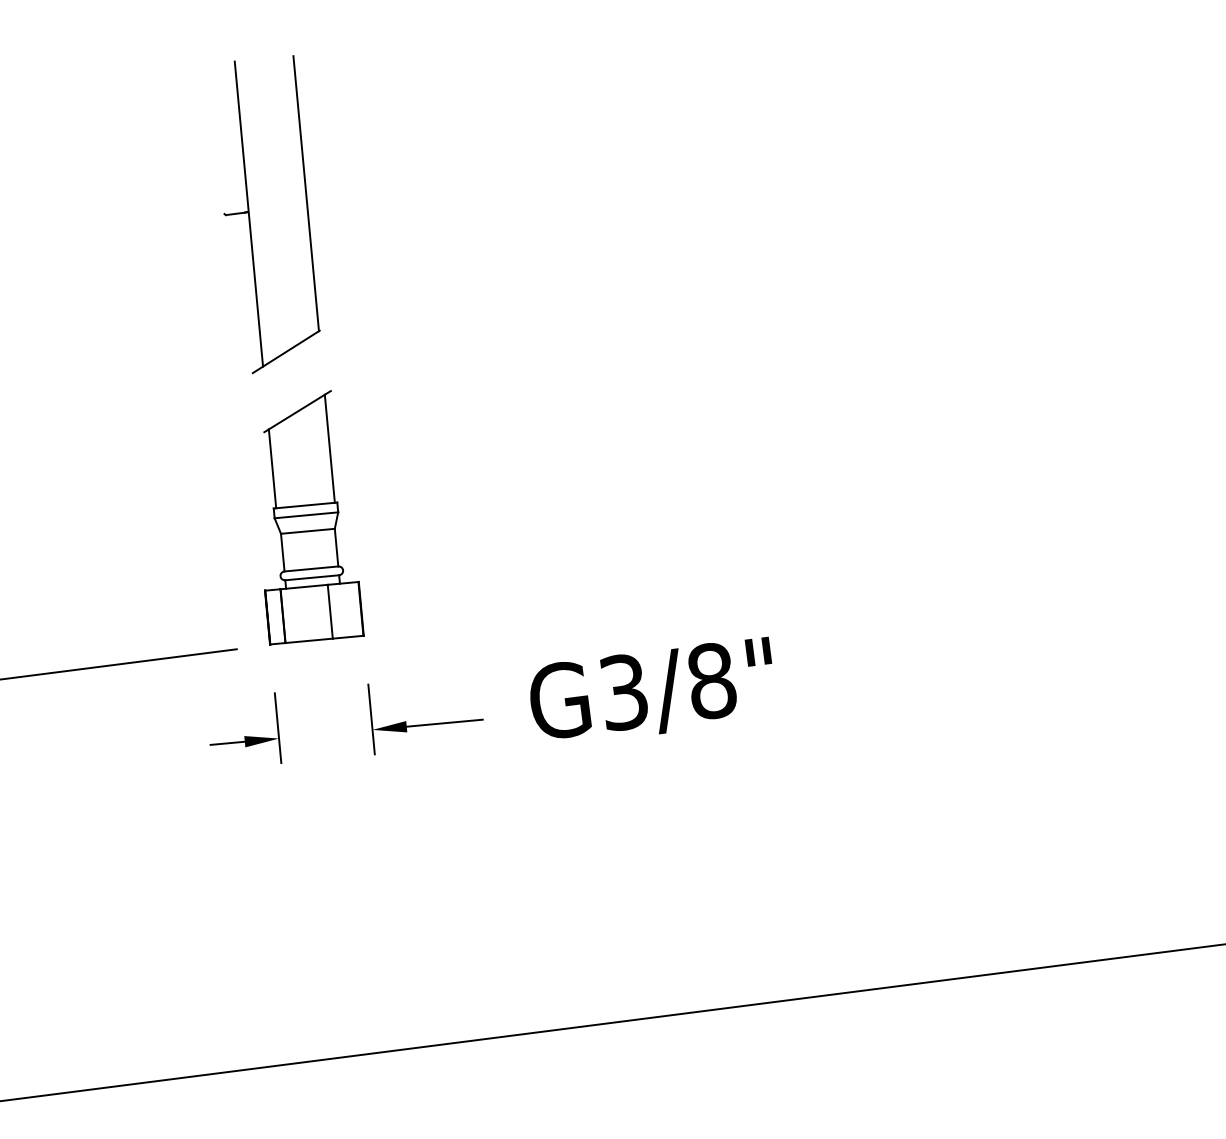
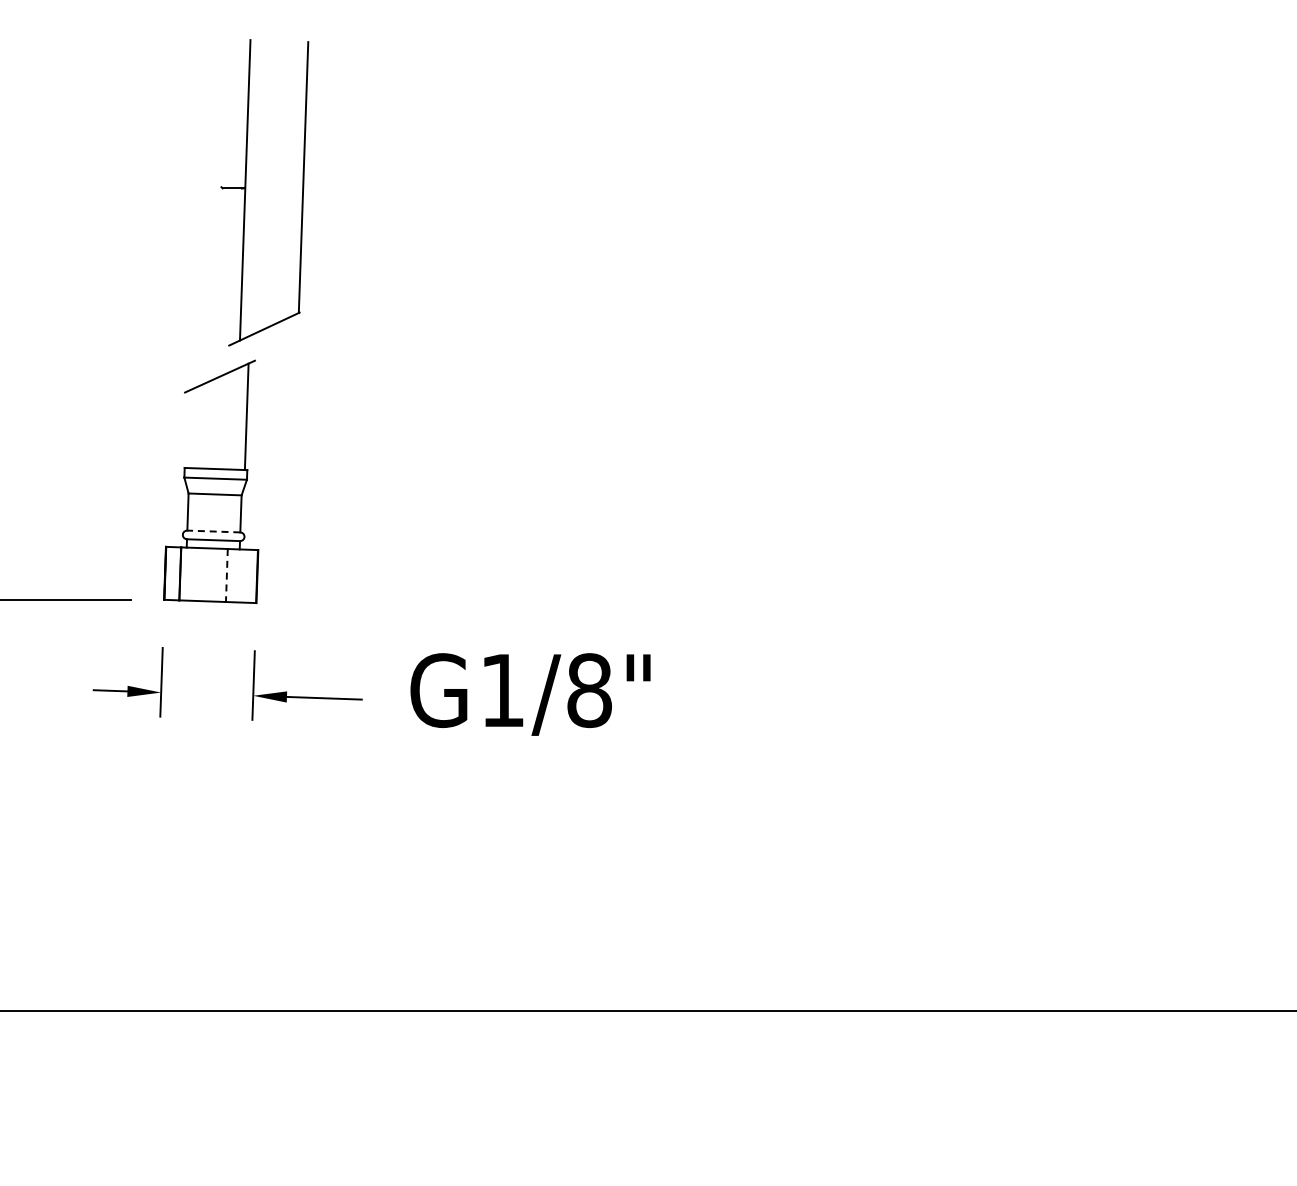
part: (250, 216) -> (246, 192), moved
line: (272, 469) -> (188, 429), removed
line: (311, 568) -> (213, 531), solid -> dashed
line: (329, 611) -> (226, 575), solid -> dashed
text: (623, 692) -> (502, 690), G3/8" -> G1/8"

